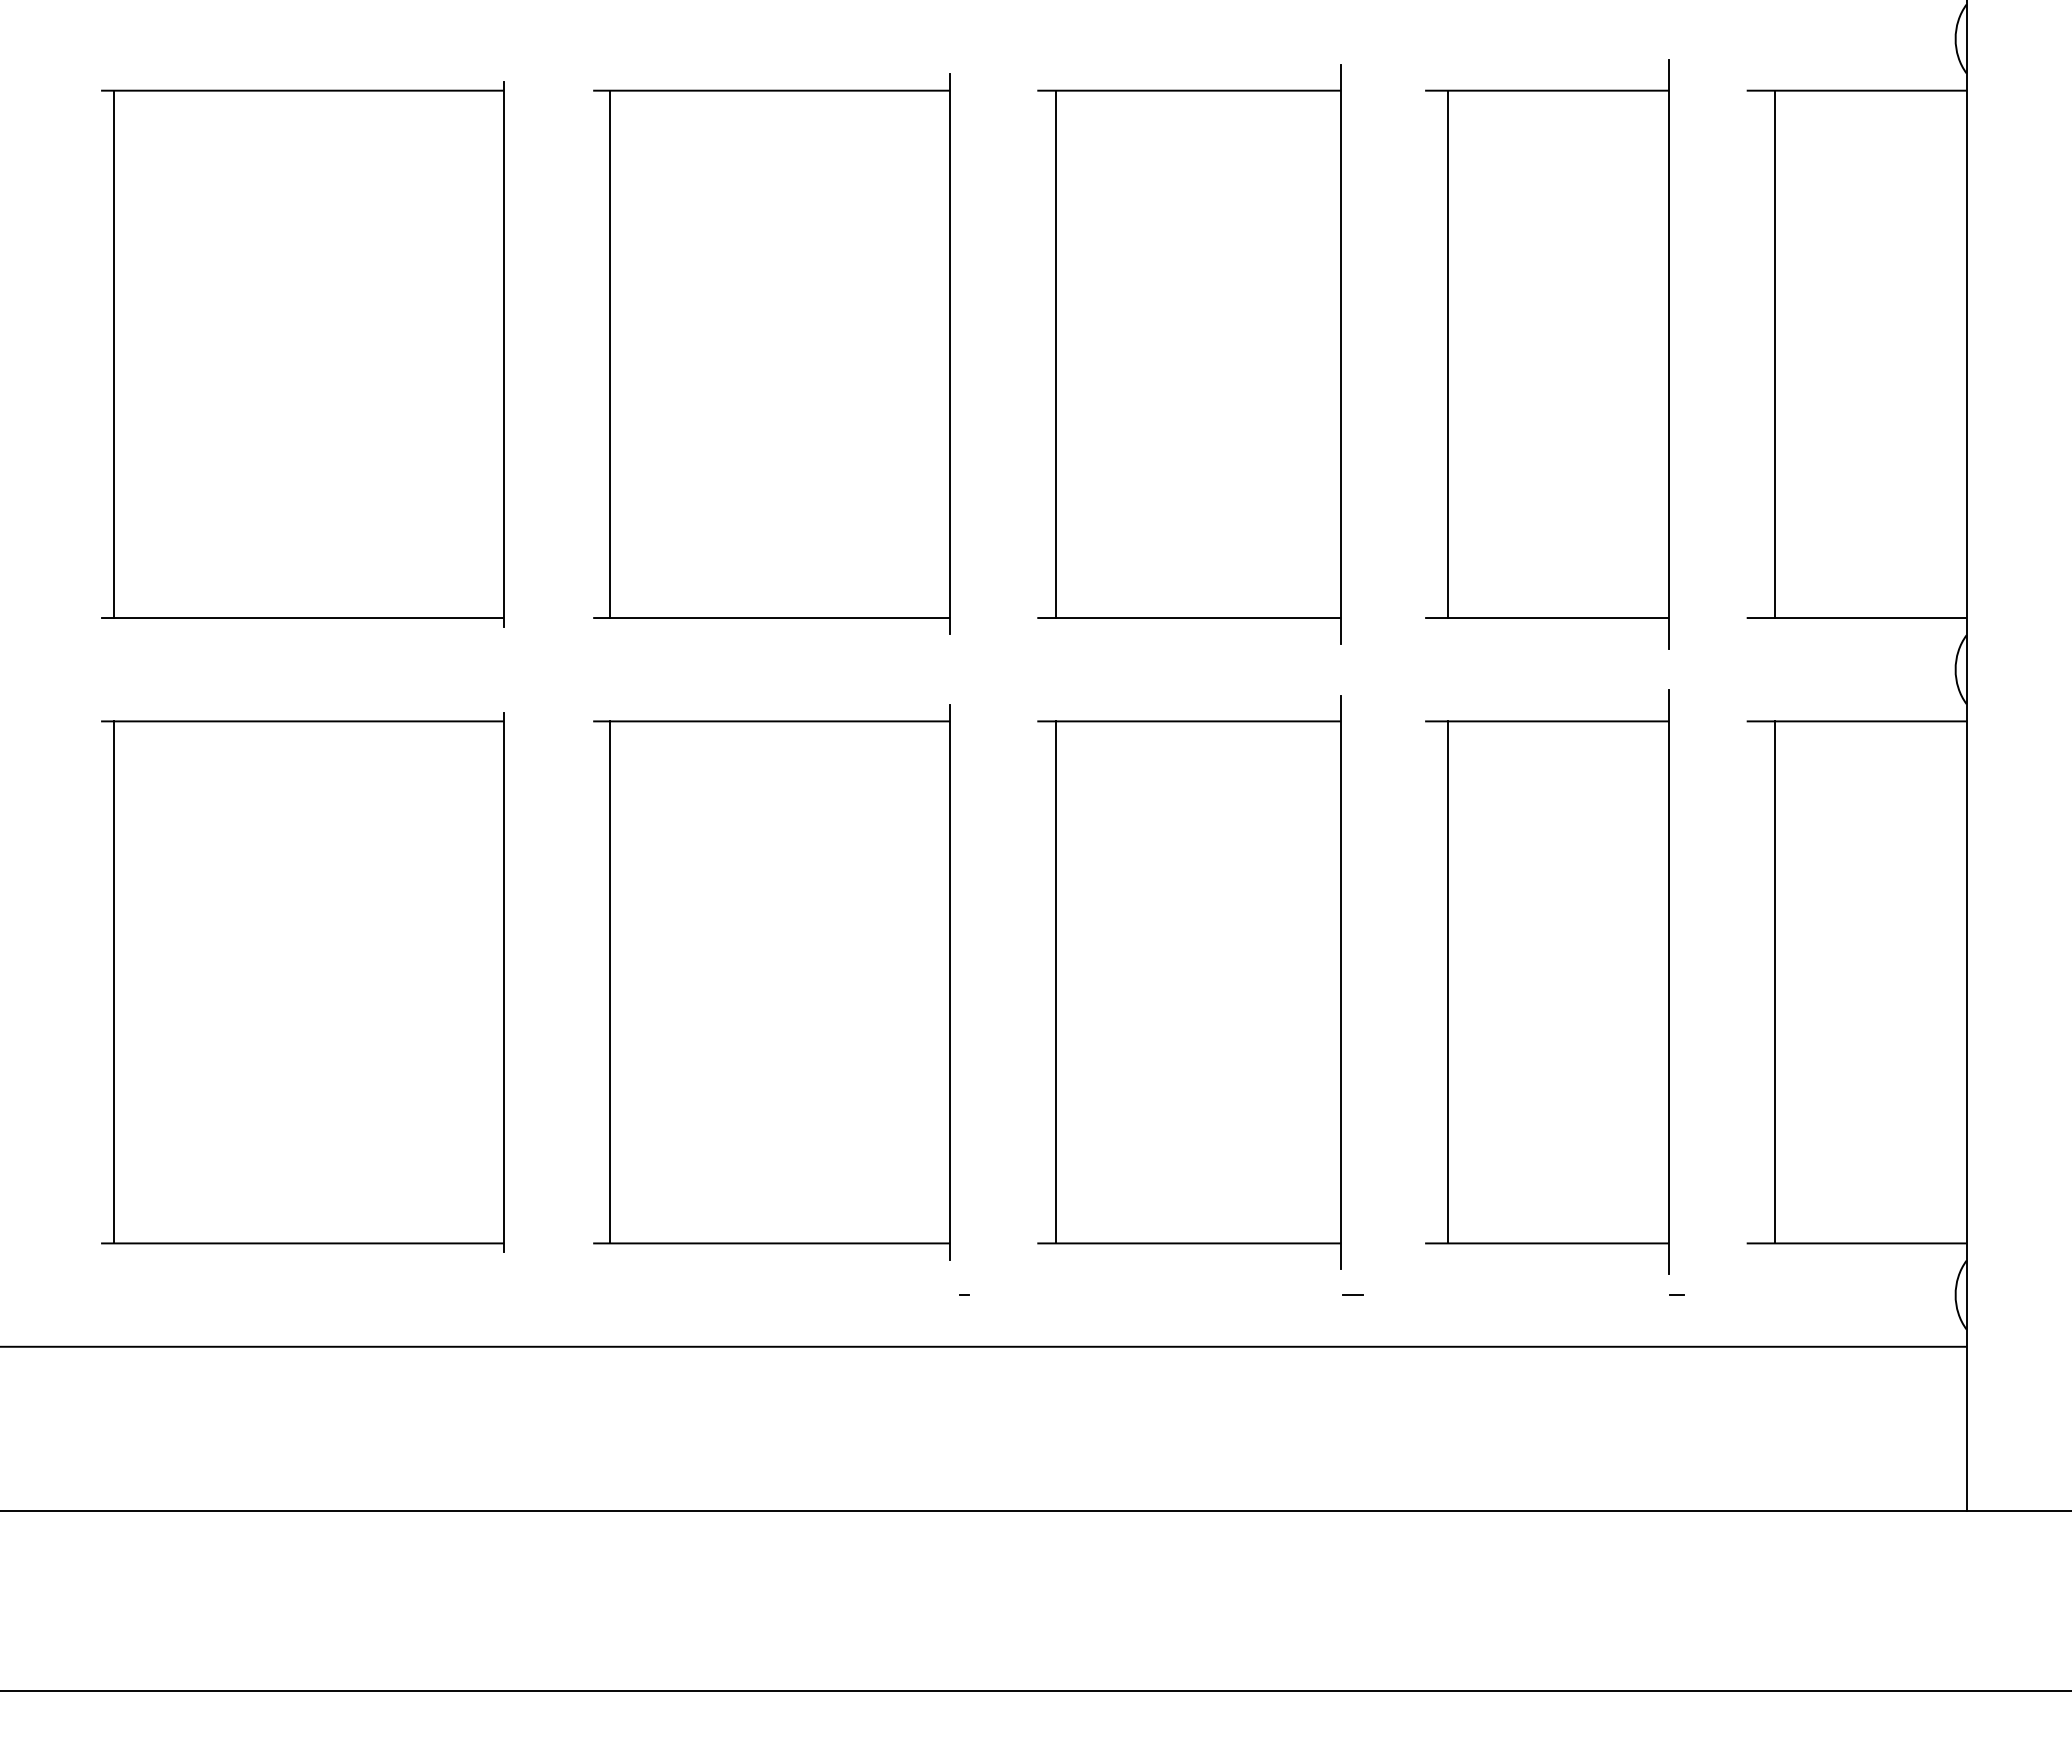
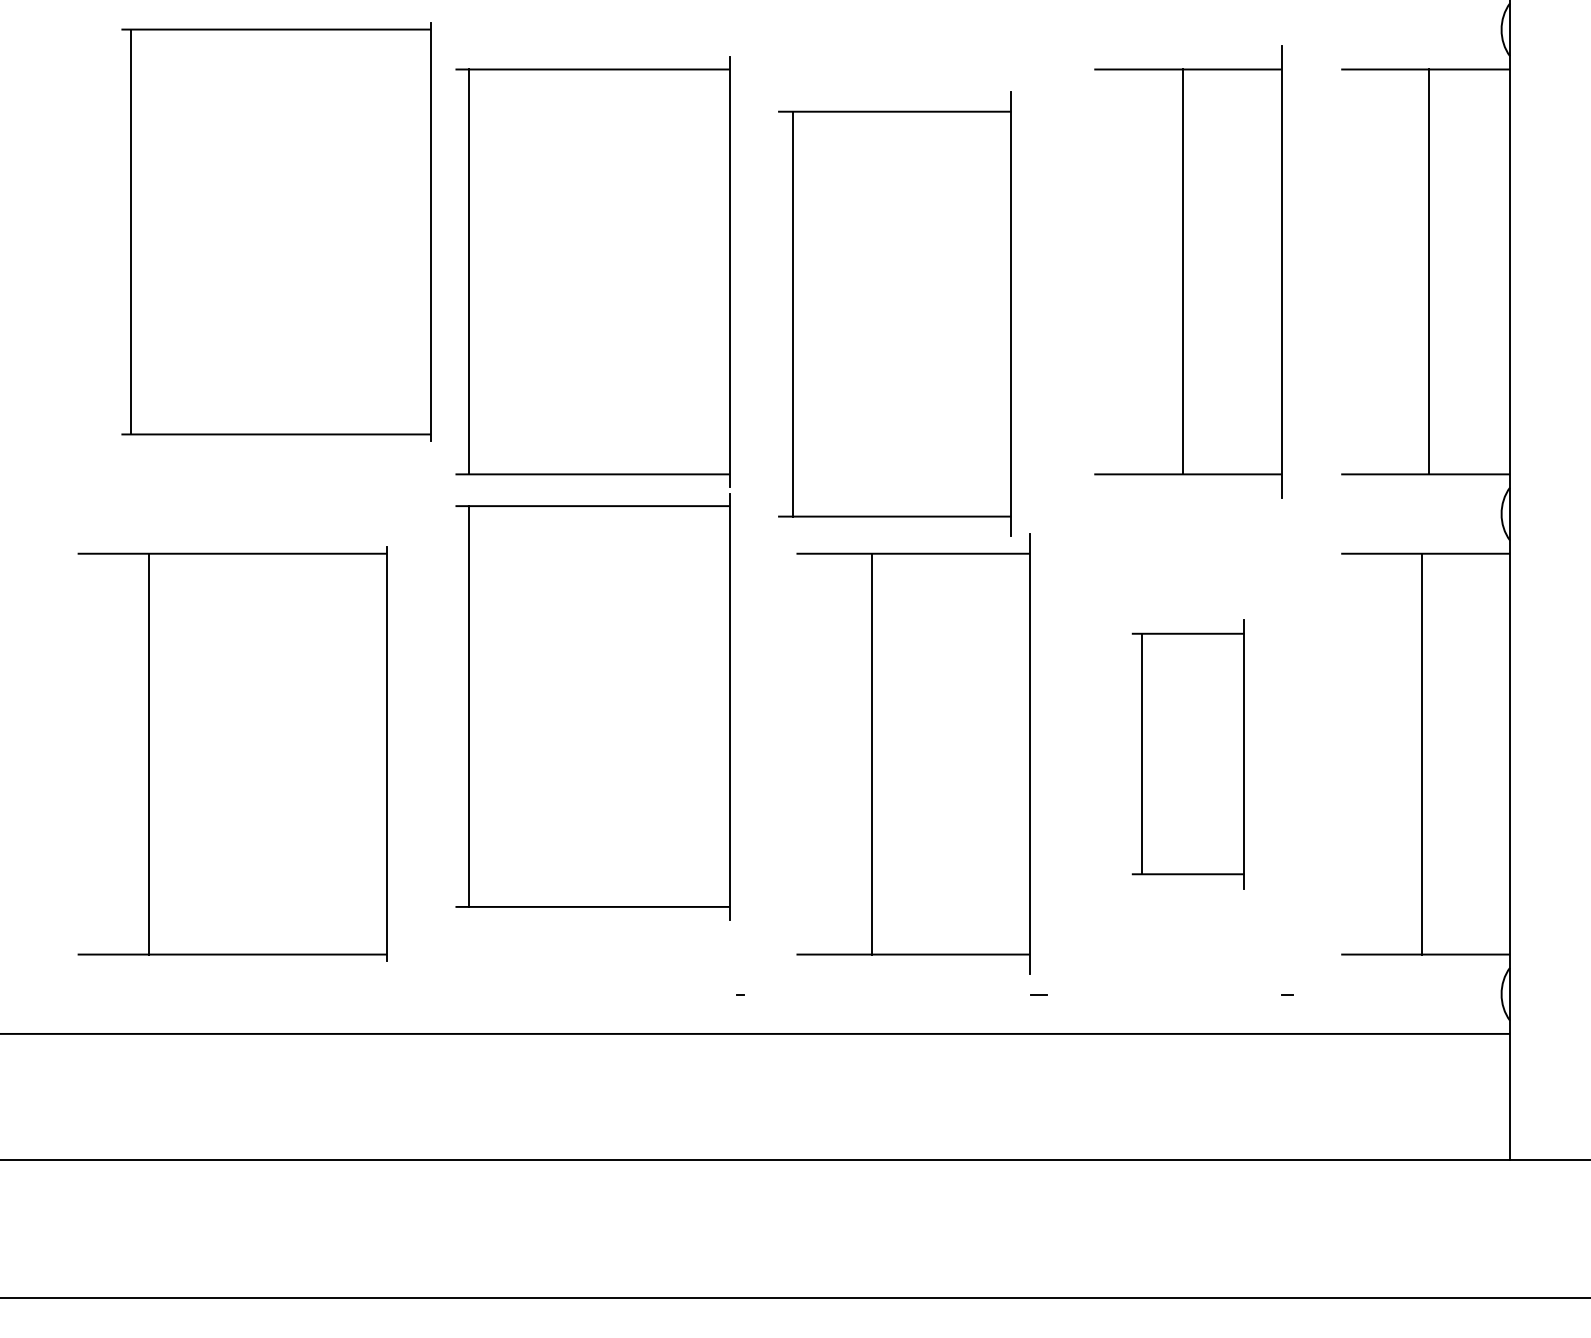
part: (302, 354) -> (276, 232), moved
part: (1189, 354) -> (894, 314), moved
line: (1447, 354) -> (1182, 272), moved
line: (1775, 354) -> (1429, 272), moved
part: (1547, 981) -> (1188, 753), size x0.6
line: (113, 982) -> (148, 754), moved
part: (771, 982) -> (592, 706), moved
line: (1056, 982) -> (871, 754), moved
line: (1775, 982) -> (1421, 754), moved

